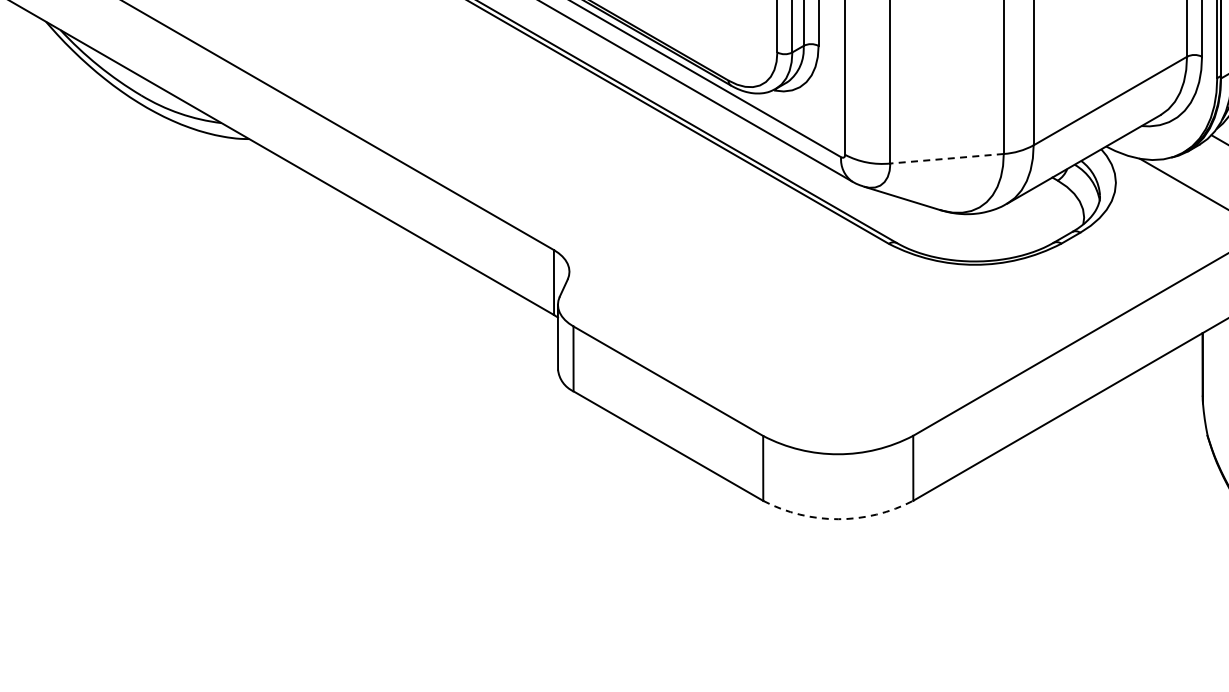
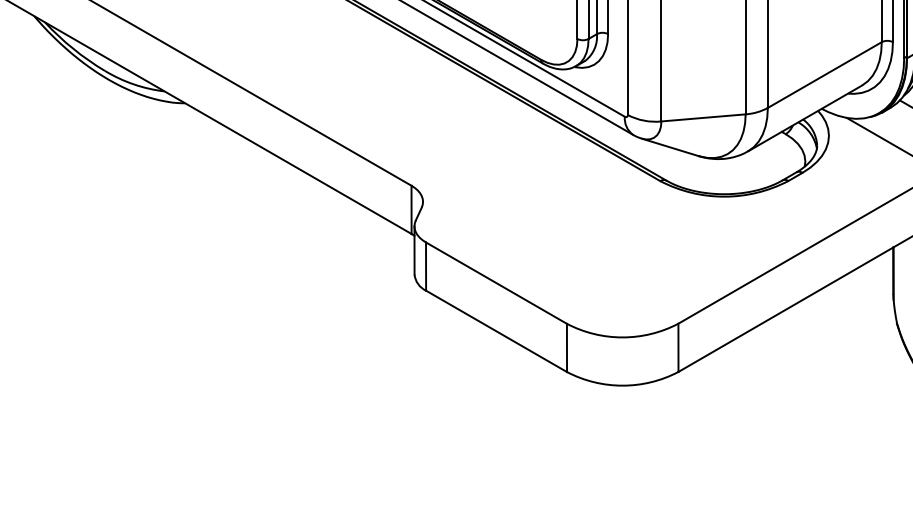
line: (947, 158) -> (703, 117), dashed -> solid
arc: (838, 519) -> (622, 385), dashed -> solid

